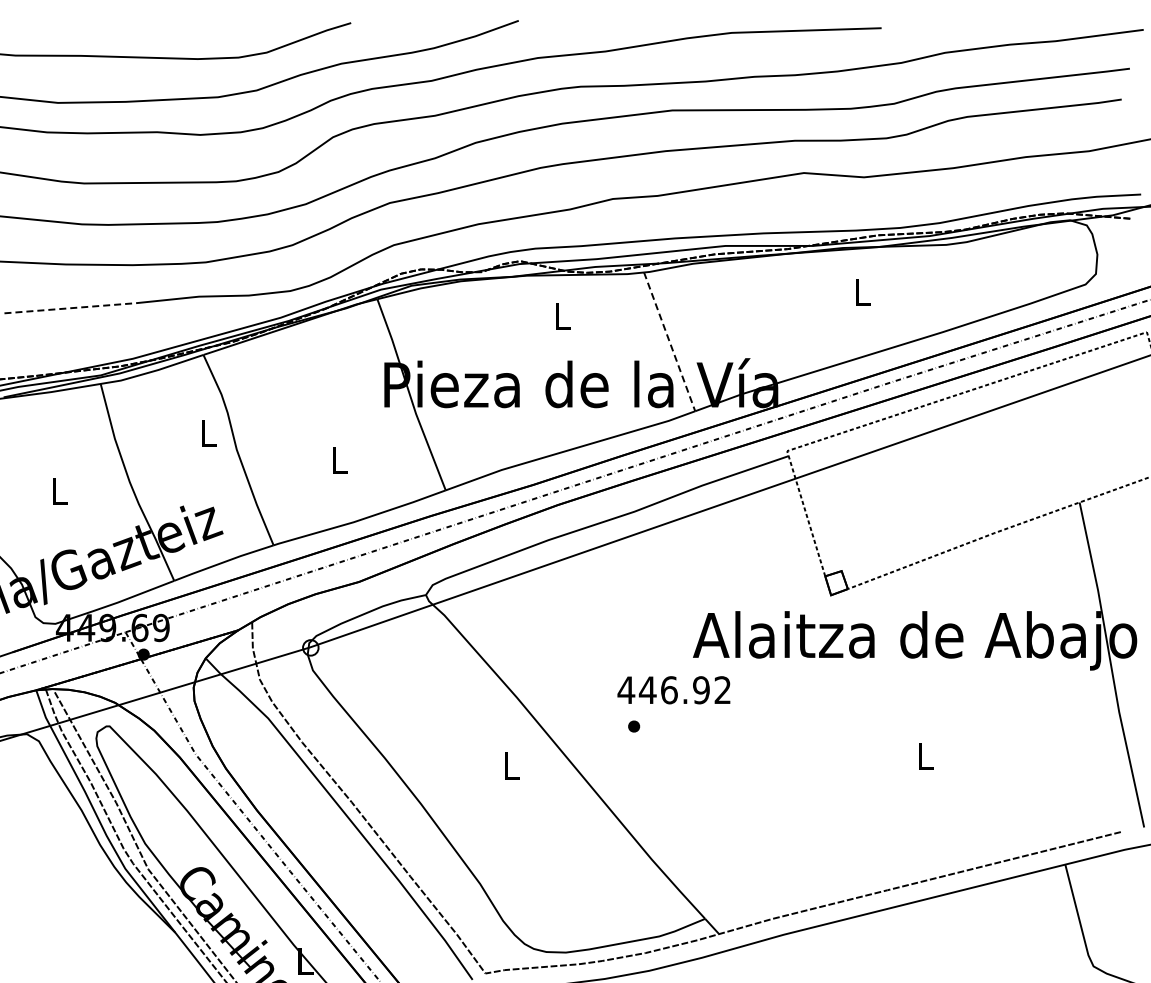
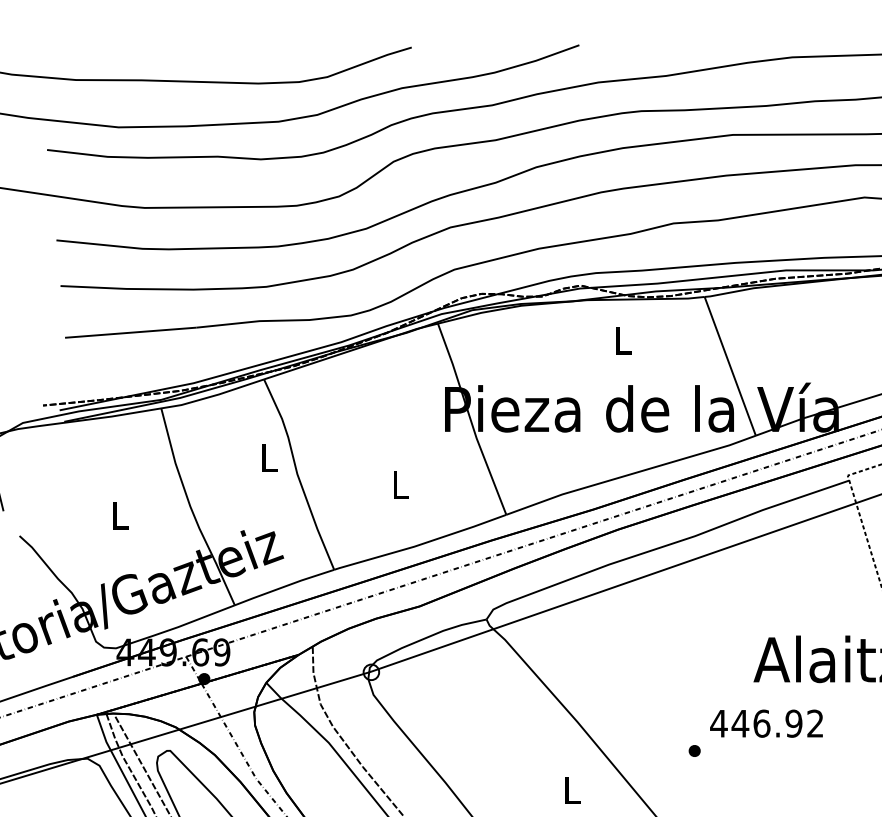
line: (70, 308) -> (131, 332), dashed -> solid
line: (669, 341) -> (730, 365), dashed -> solid
text: (673, 690) -> (766, 723), moved

